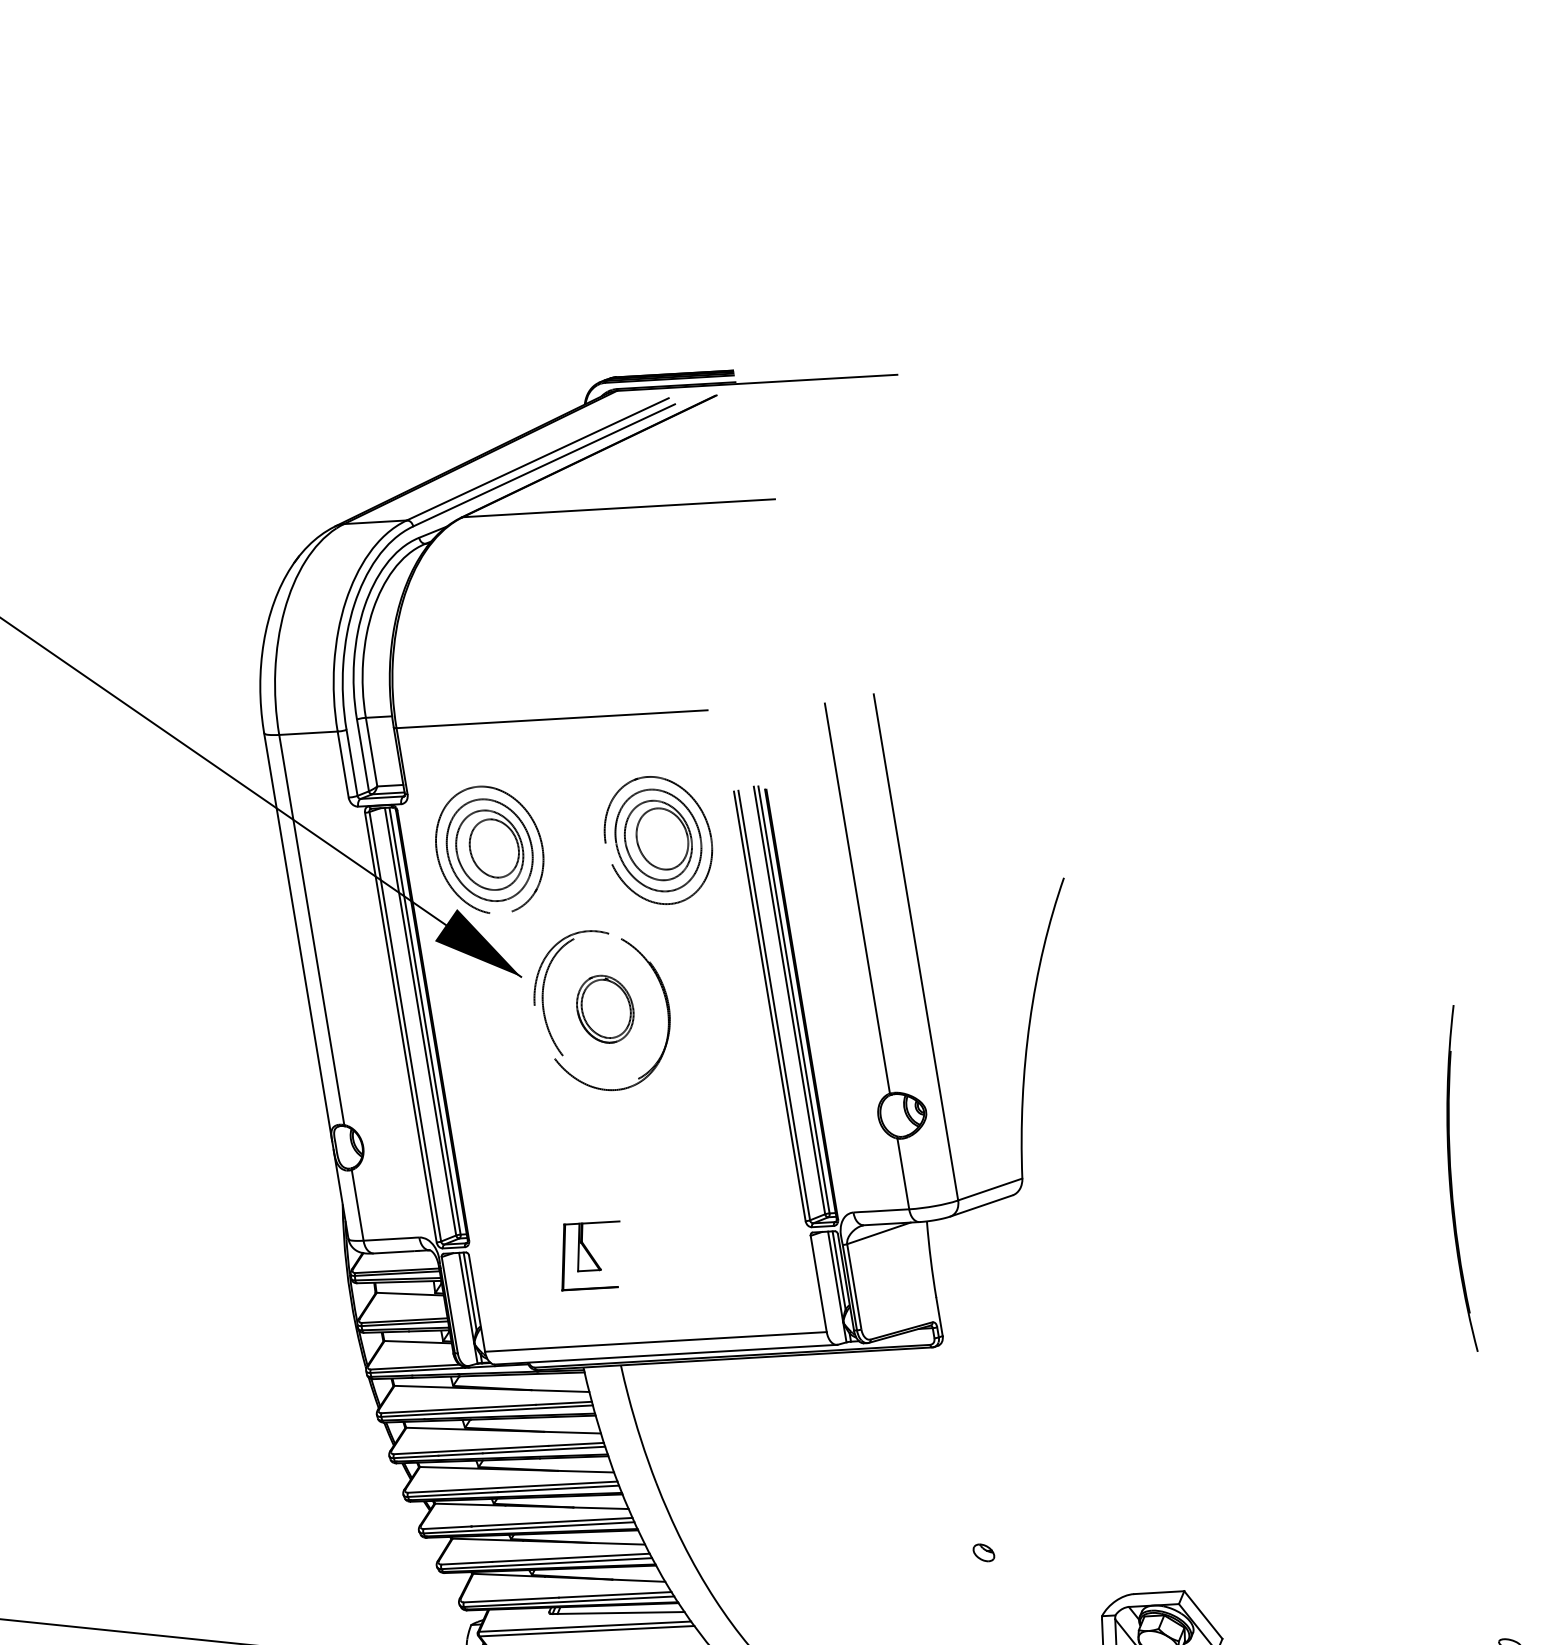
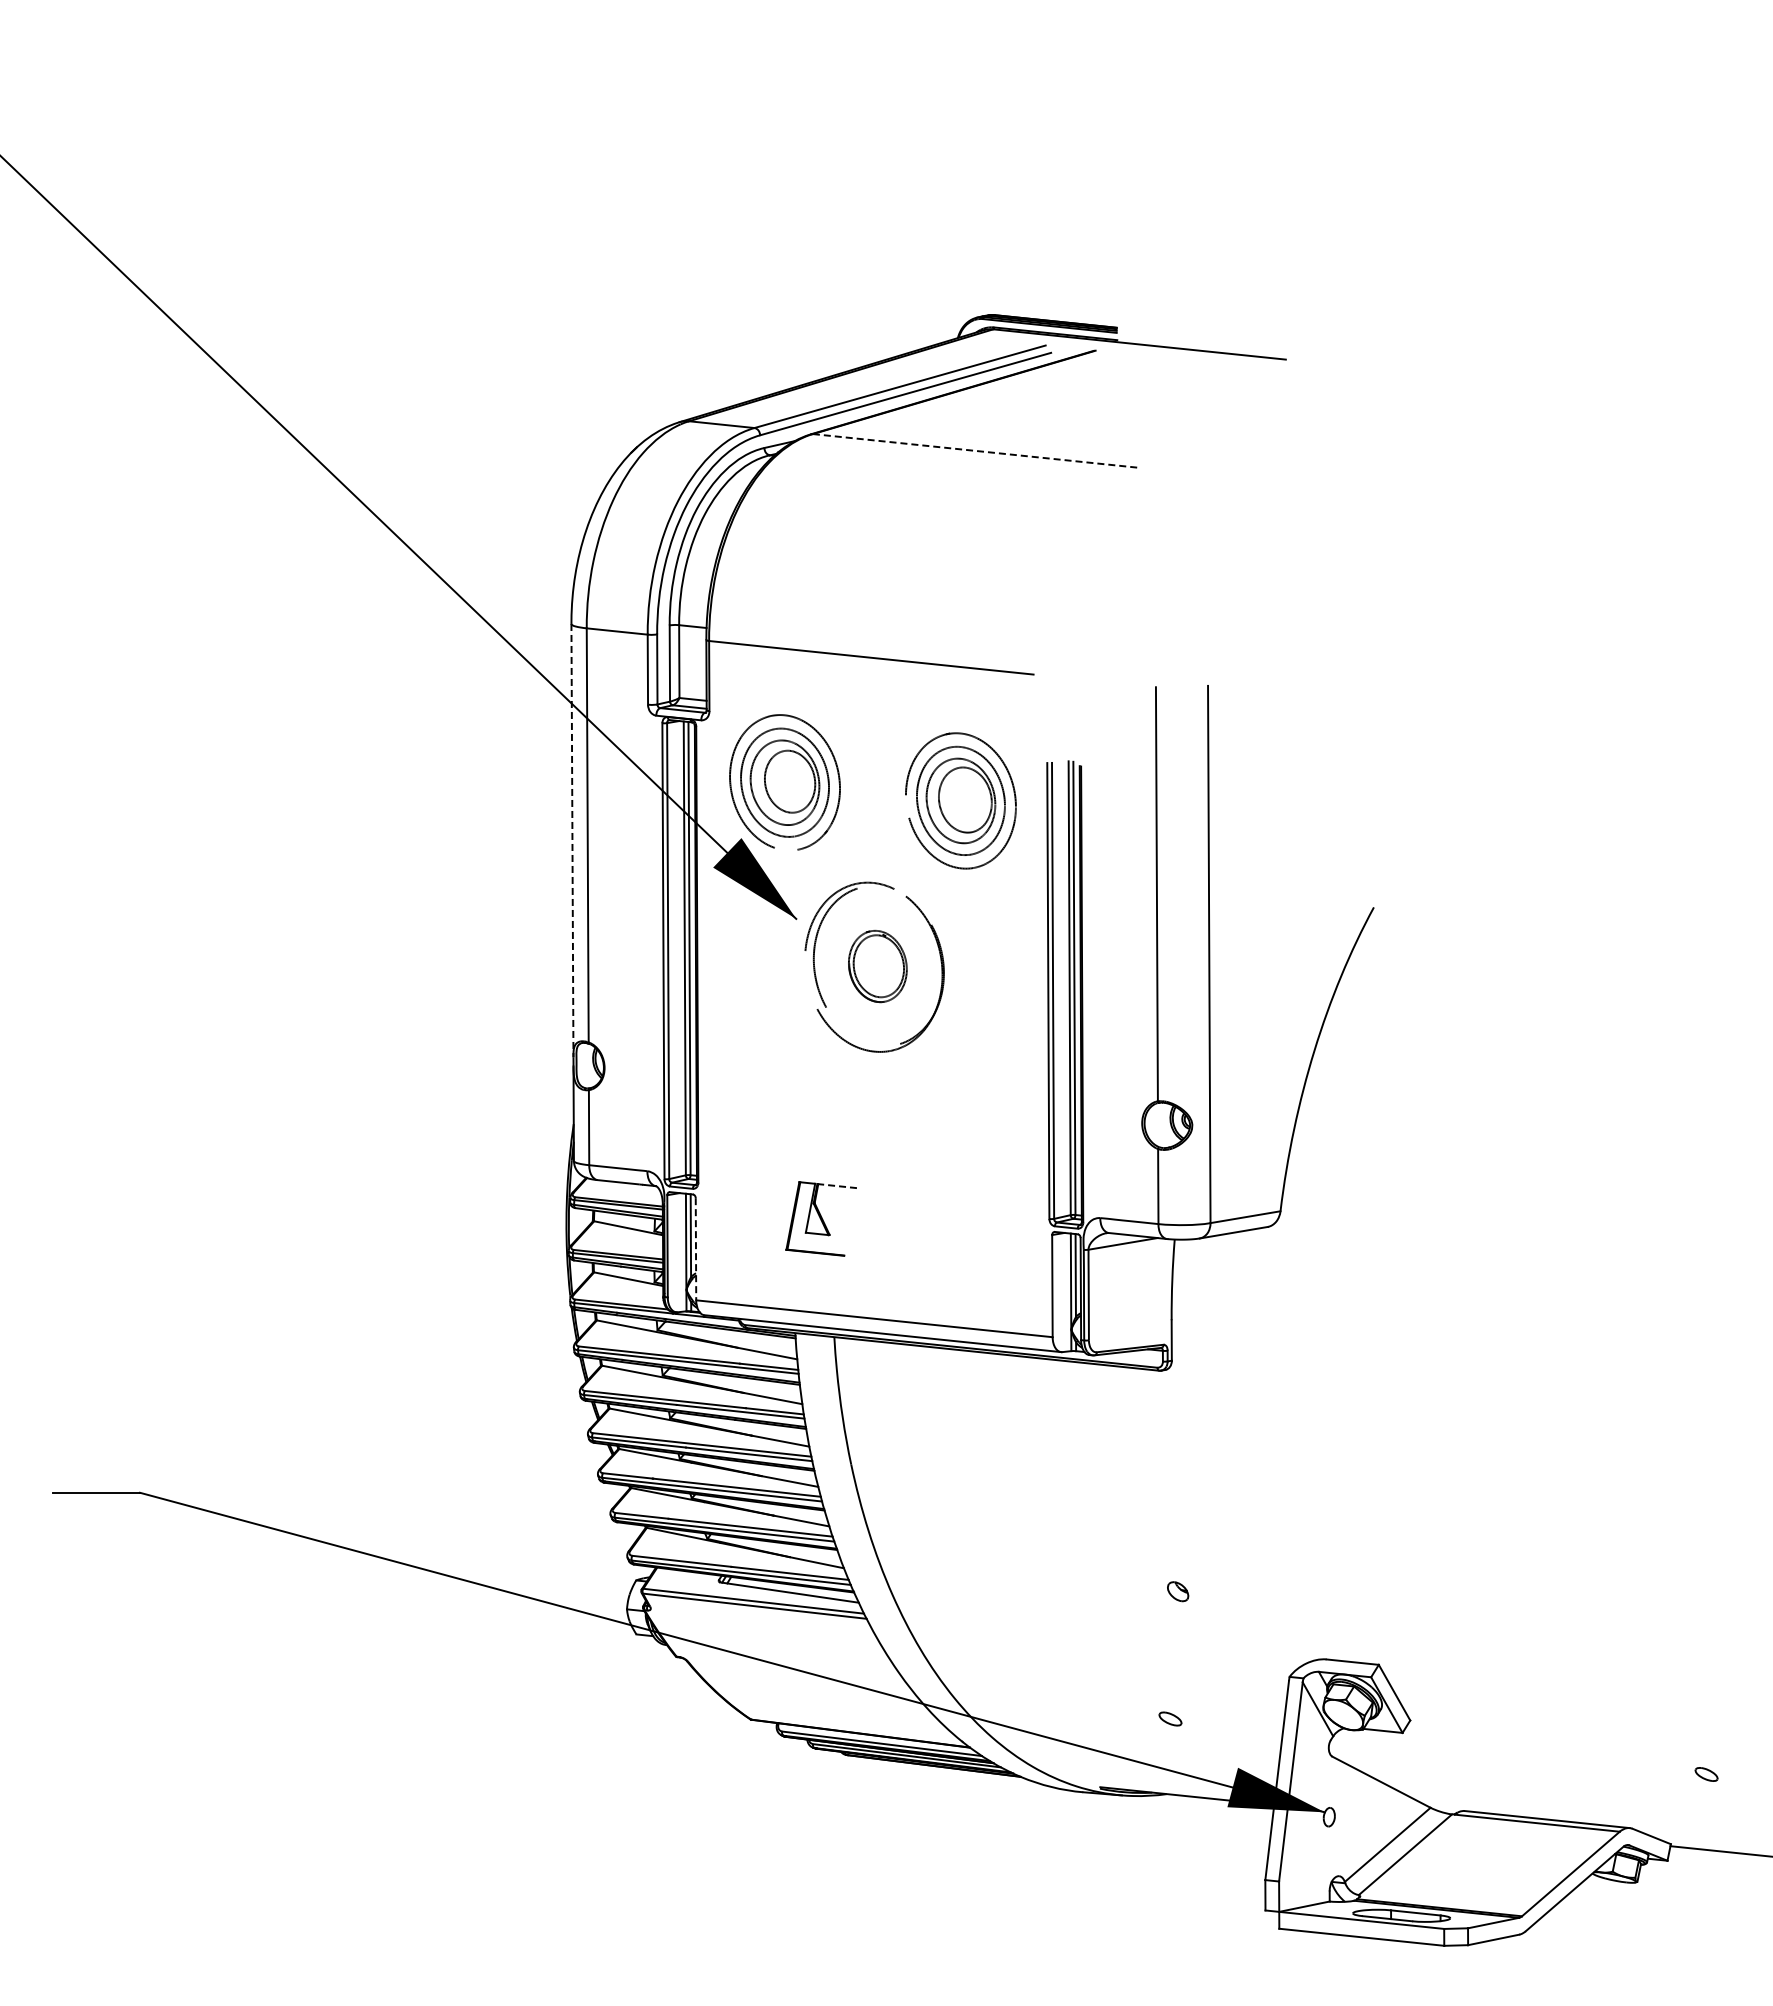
line: (618, 507) -> (975, 450), solid -> dashed
line: (298, 937) -> (572, 840), solid -> dashed
part: (1452, 1180) -> (1724, 1285), removed
line: (600, 1222) -> (837, 1186), solid -> dashed
line: (476, 1303) -> (695, 1249), solid -> dashed

